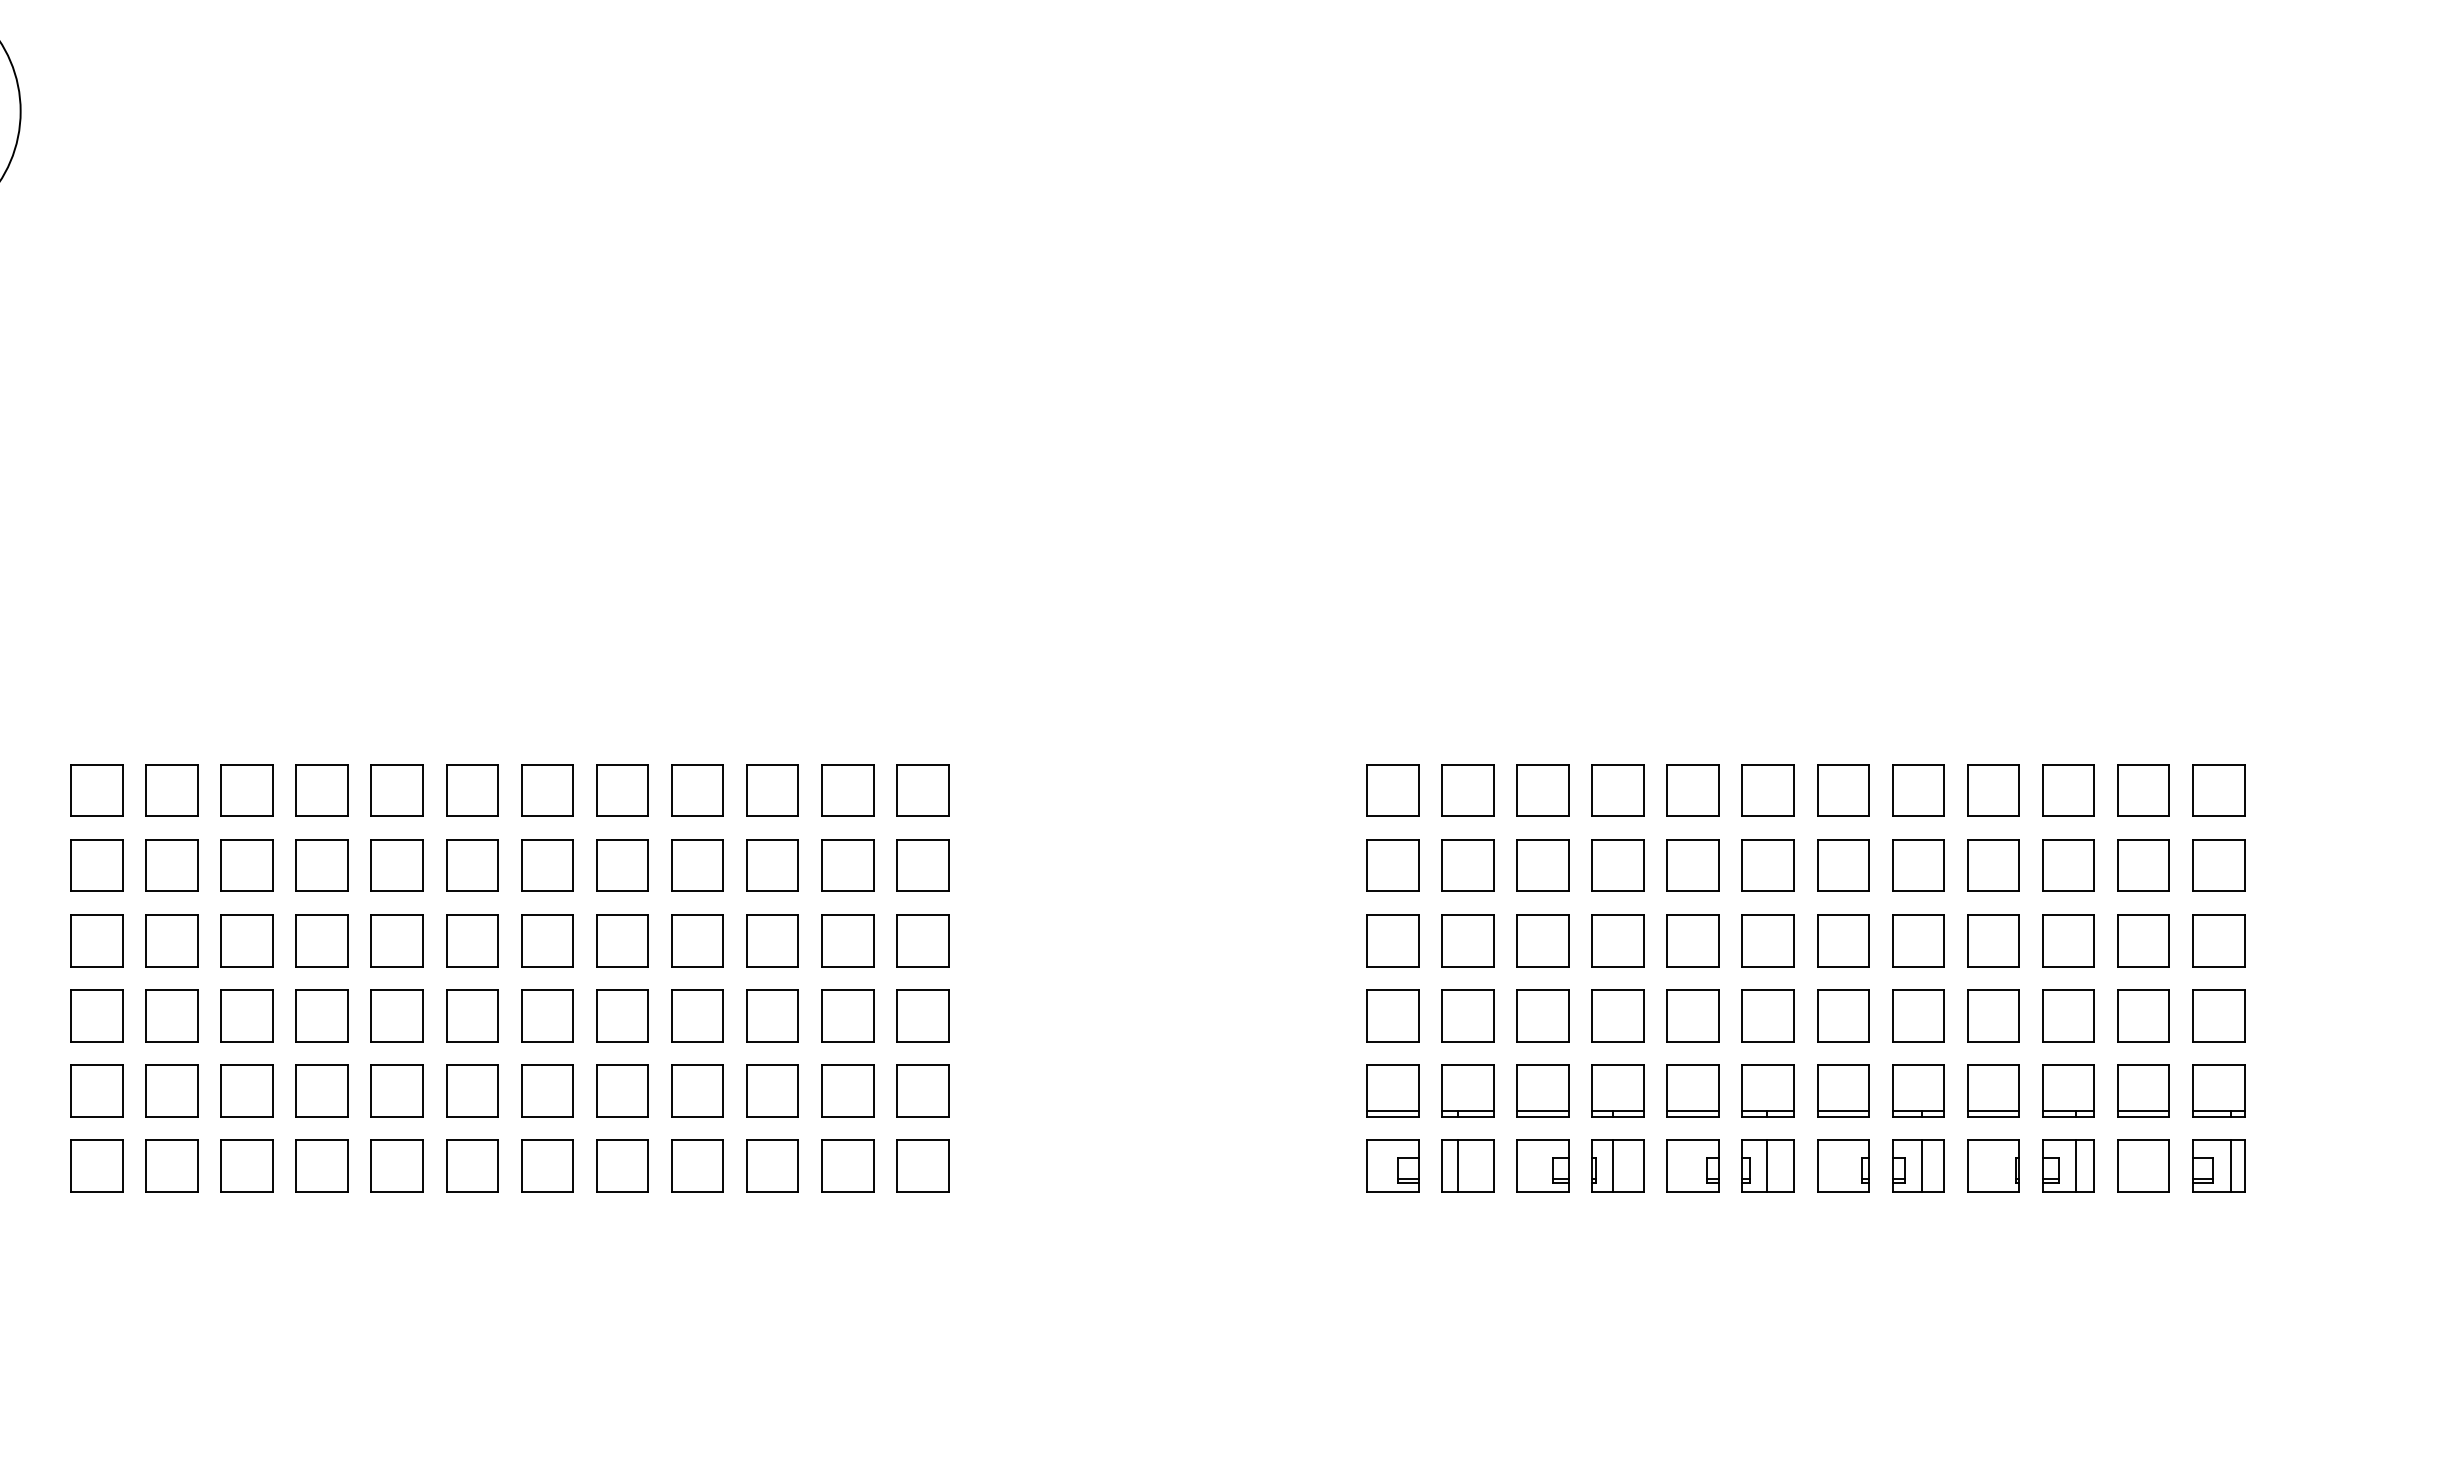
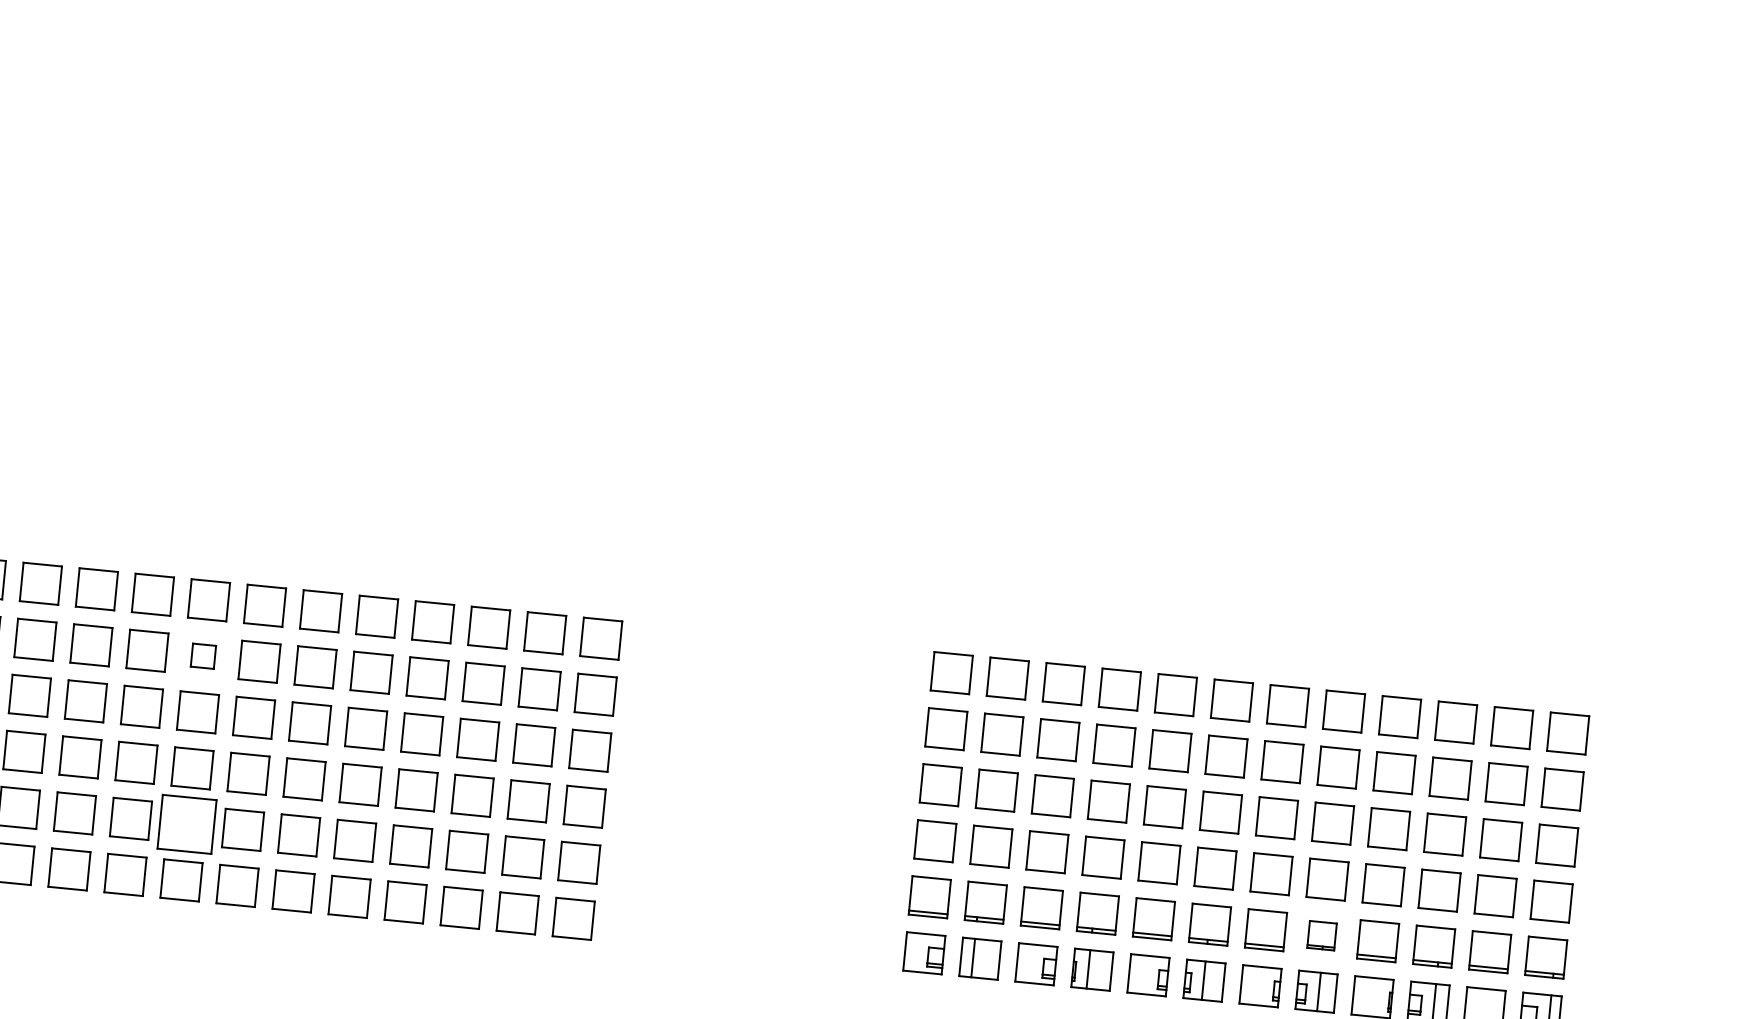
part: (396, 865) -> (203, 656), size x0.6
part: (396, 1090) -> (186, 824), size x1.4
part: (1918, 1090) -> (1322, 935), size x0.7

